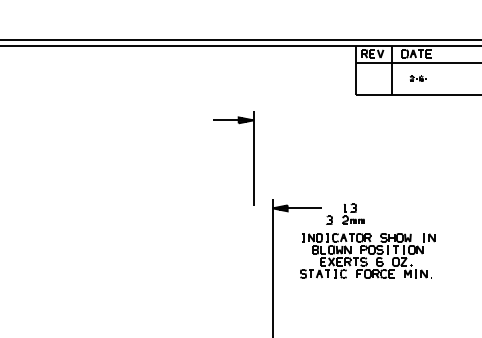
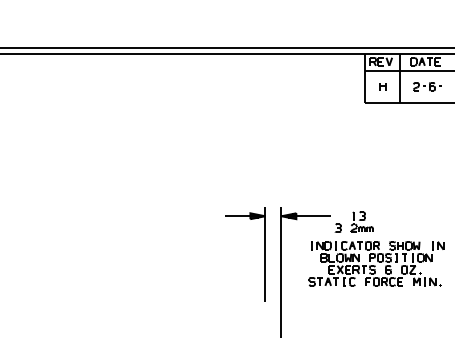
part: (373, 78) -> (382, 86), added
part: (418, 78) -> (427, 86), size x1.67
part: (253, 158) -> (265, 254), moved

